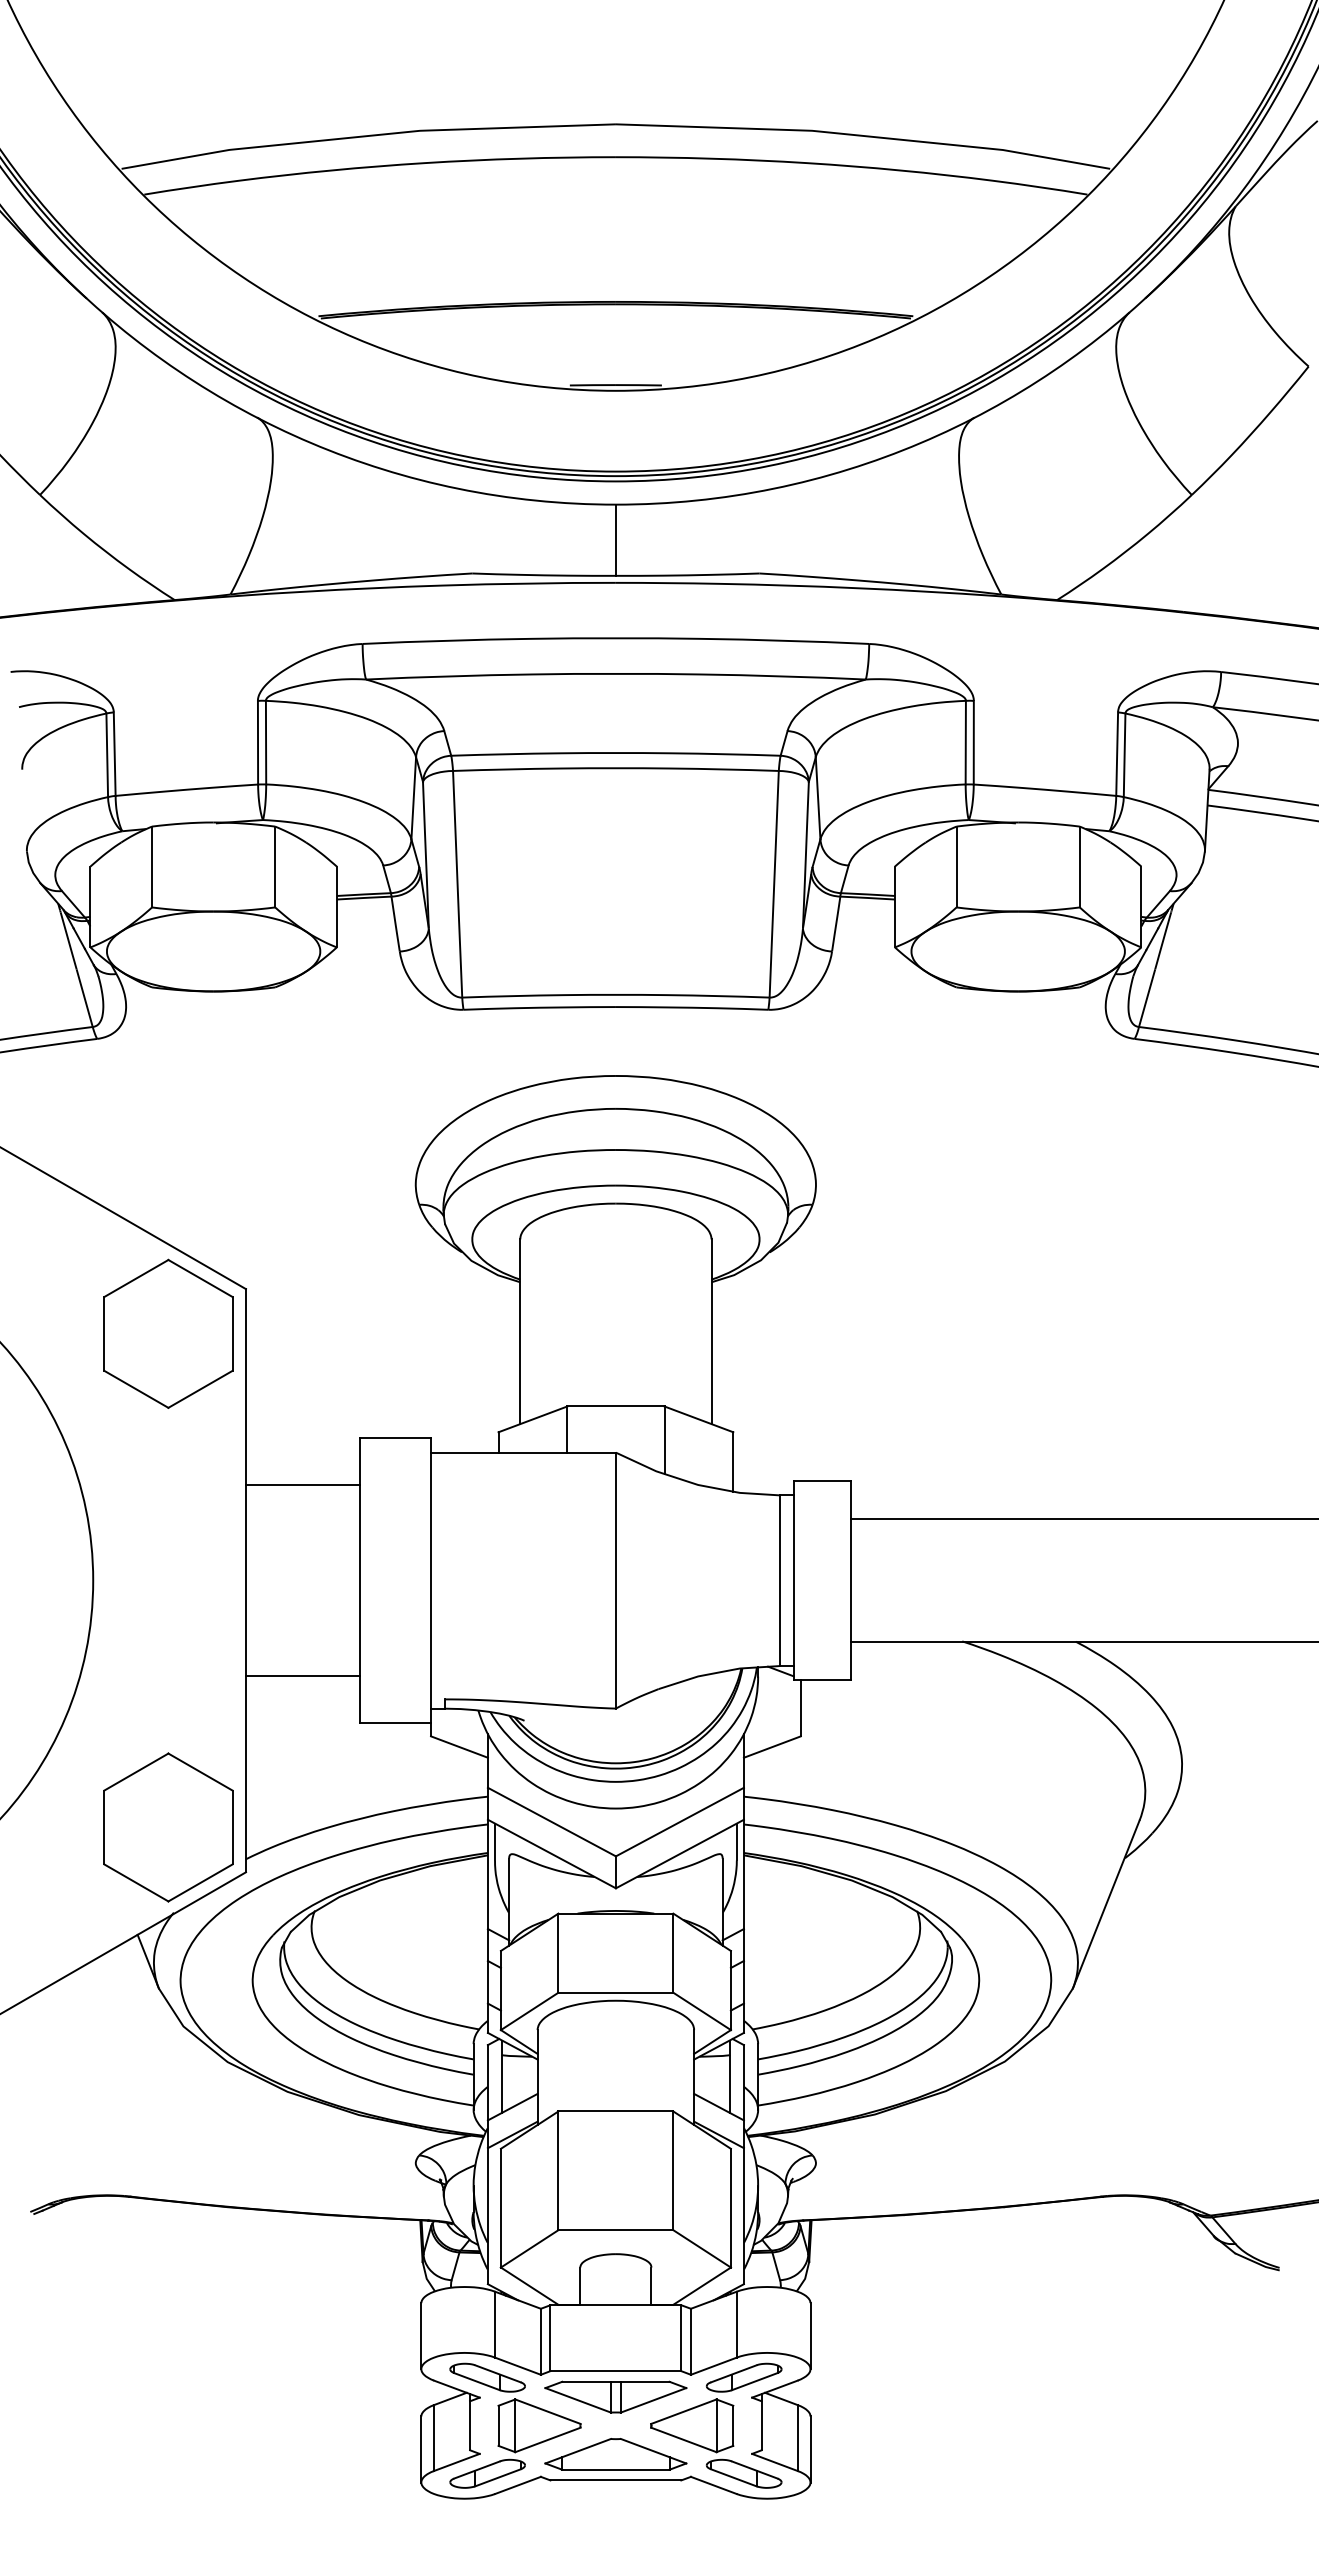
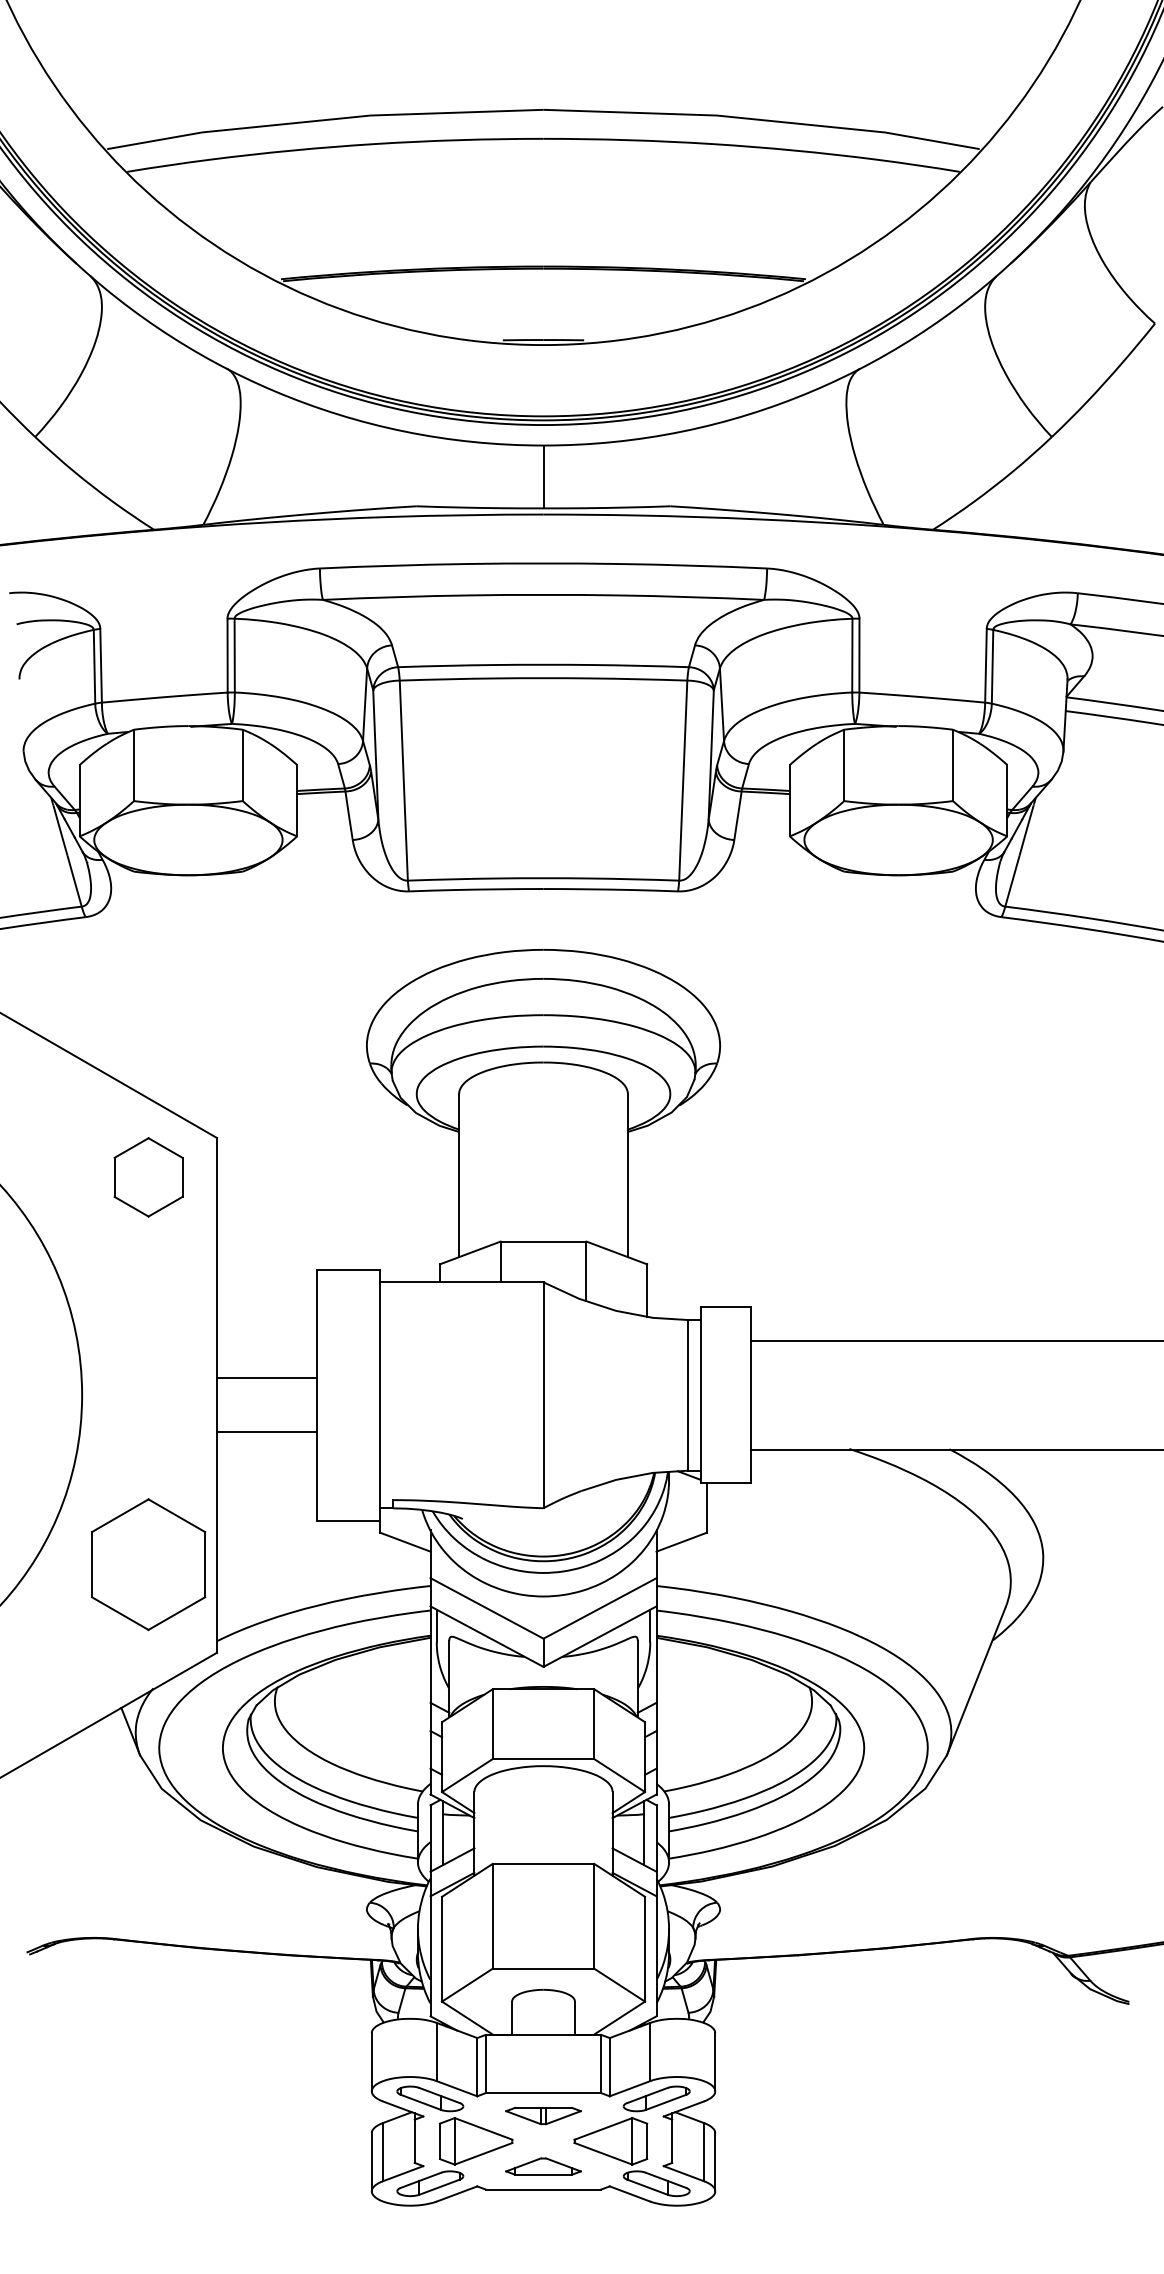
part: (168, 1333) -> (148, 1177), size x0.6
line: (302, 1485) -> (266, 1378), moved
line: (302, 1676) -> (266, 1432), moved
part: (168, 1827) -> (148, 1564), moved
part: (615, 2396) -> (543, 2115), size x0.6
part: (615, 2454) -> (543, 2166), size x0.6

